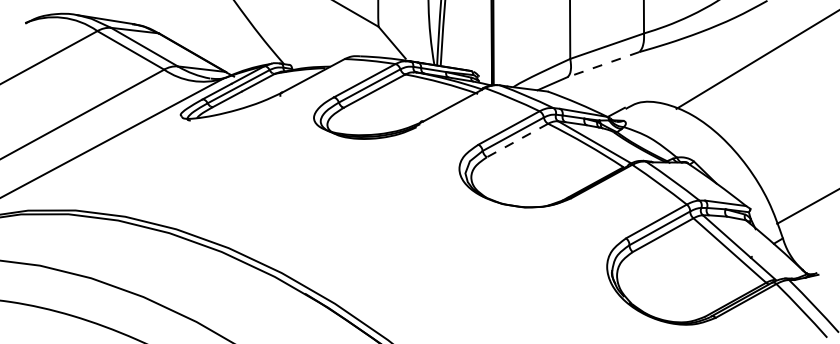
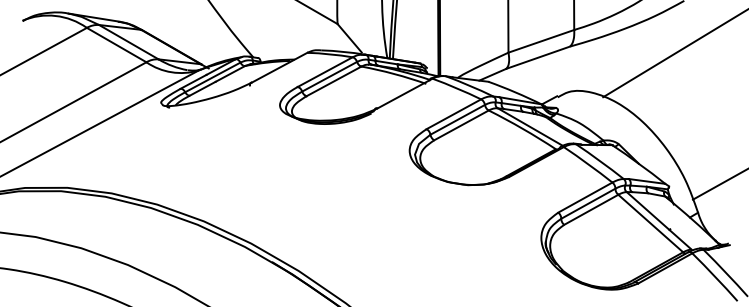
line: (603, 64) -> (538, 57), dashed -> solid
line: (517, 140) -> (461, 125), dashed -> solid

